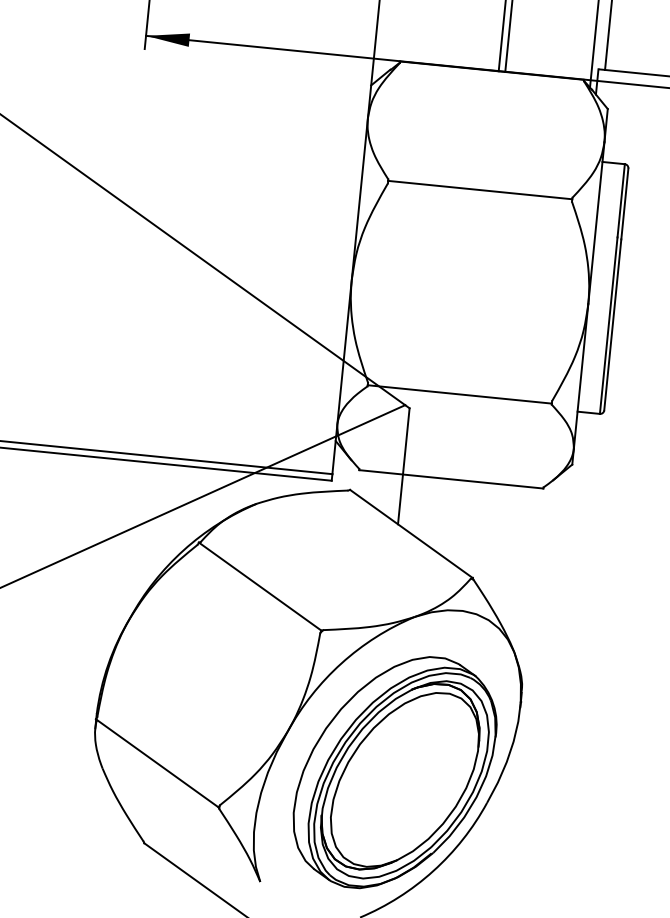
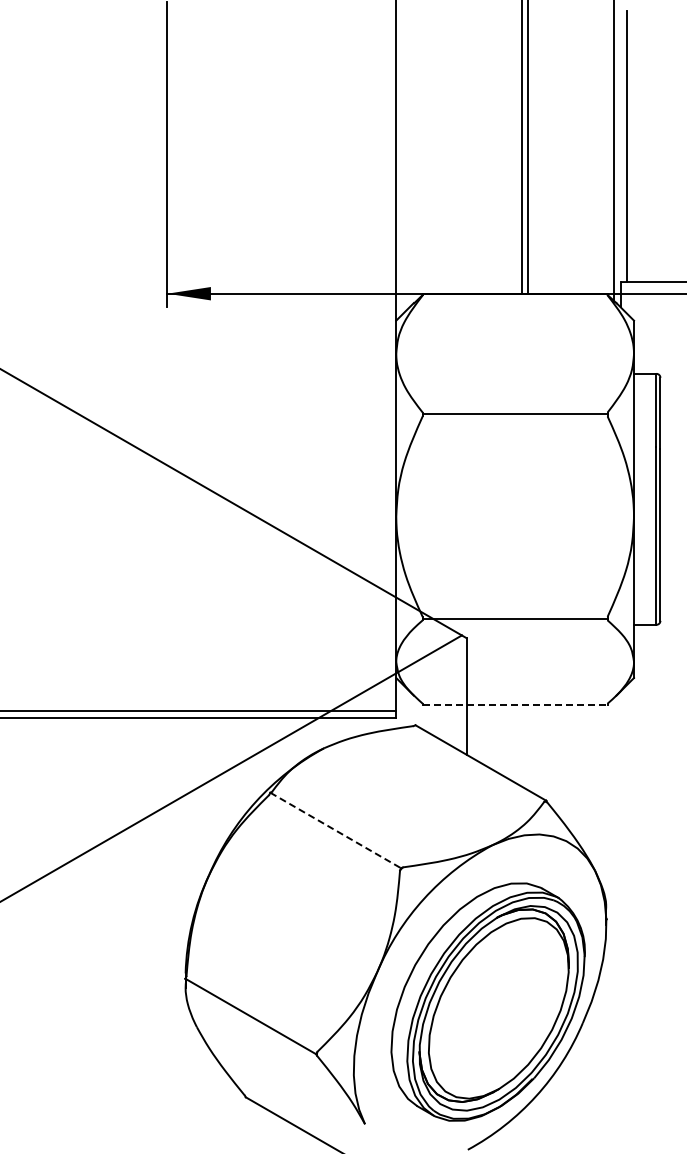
line: (451, 479) -> (515, 704), solid -> dashed
line: (261, 586) -> (336, 830), solid -> dashed

